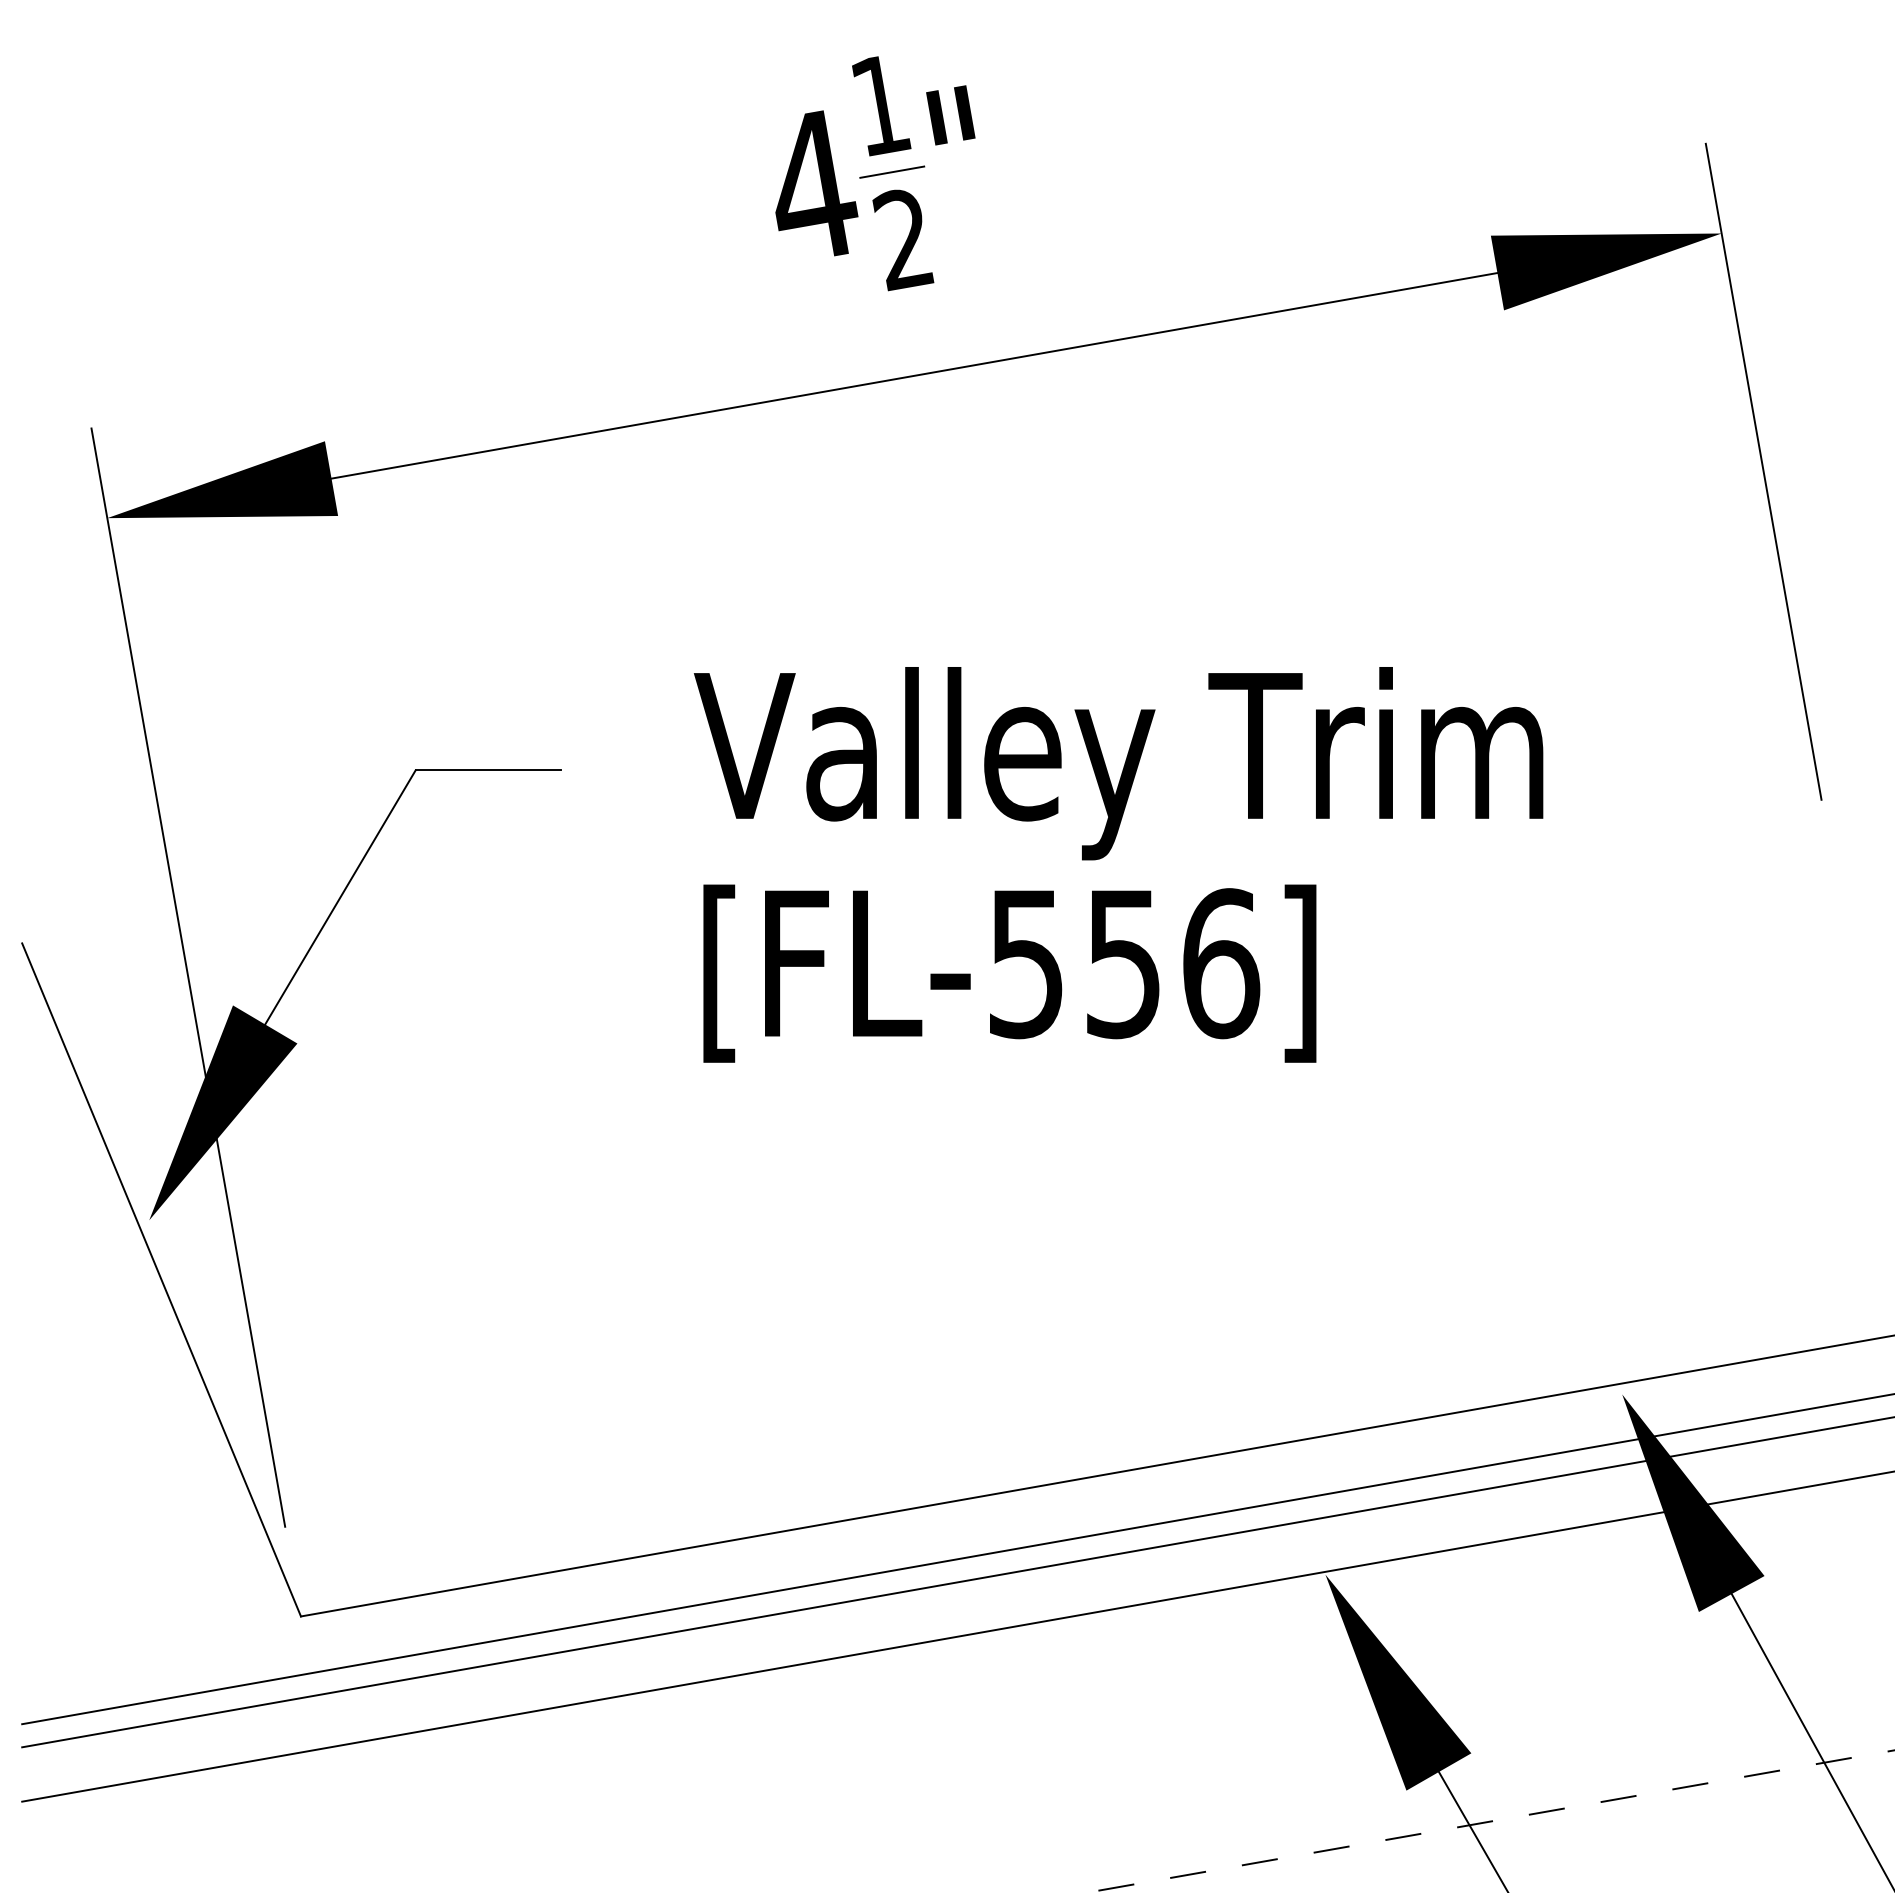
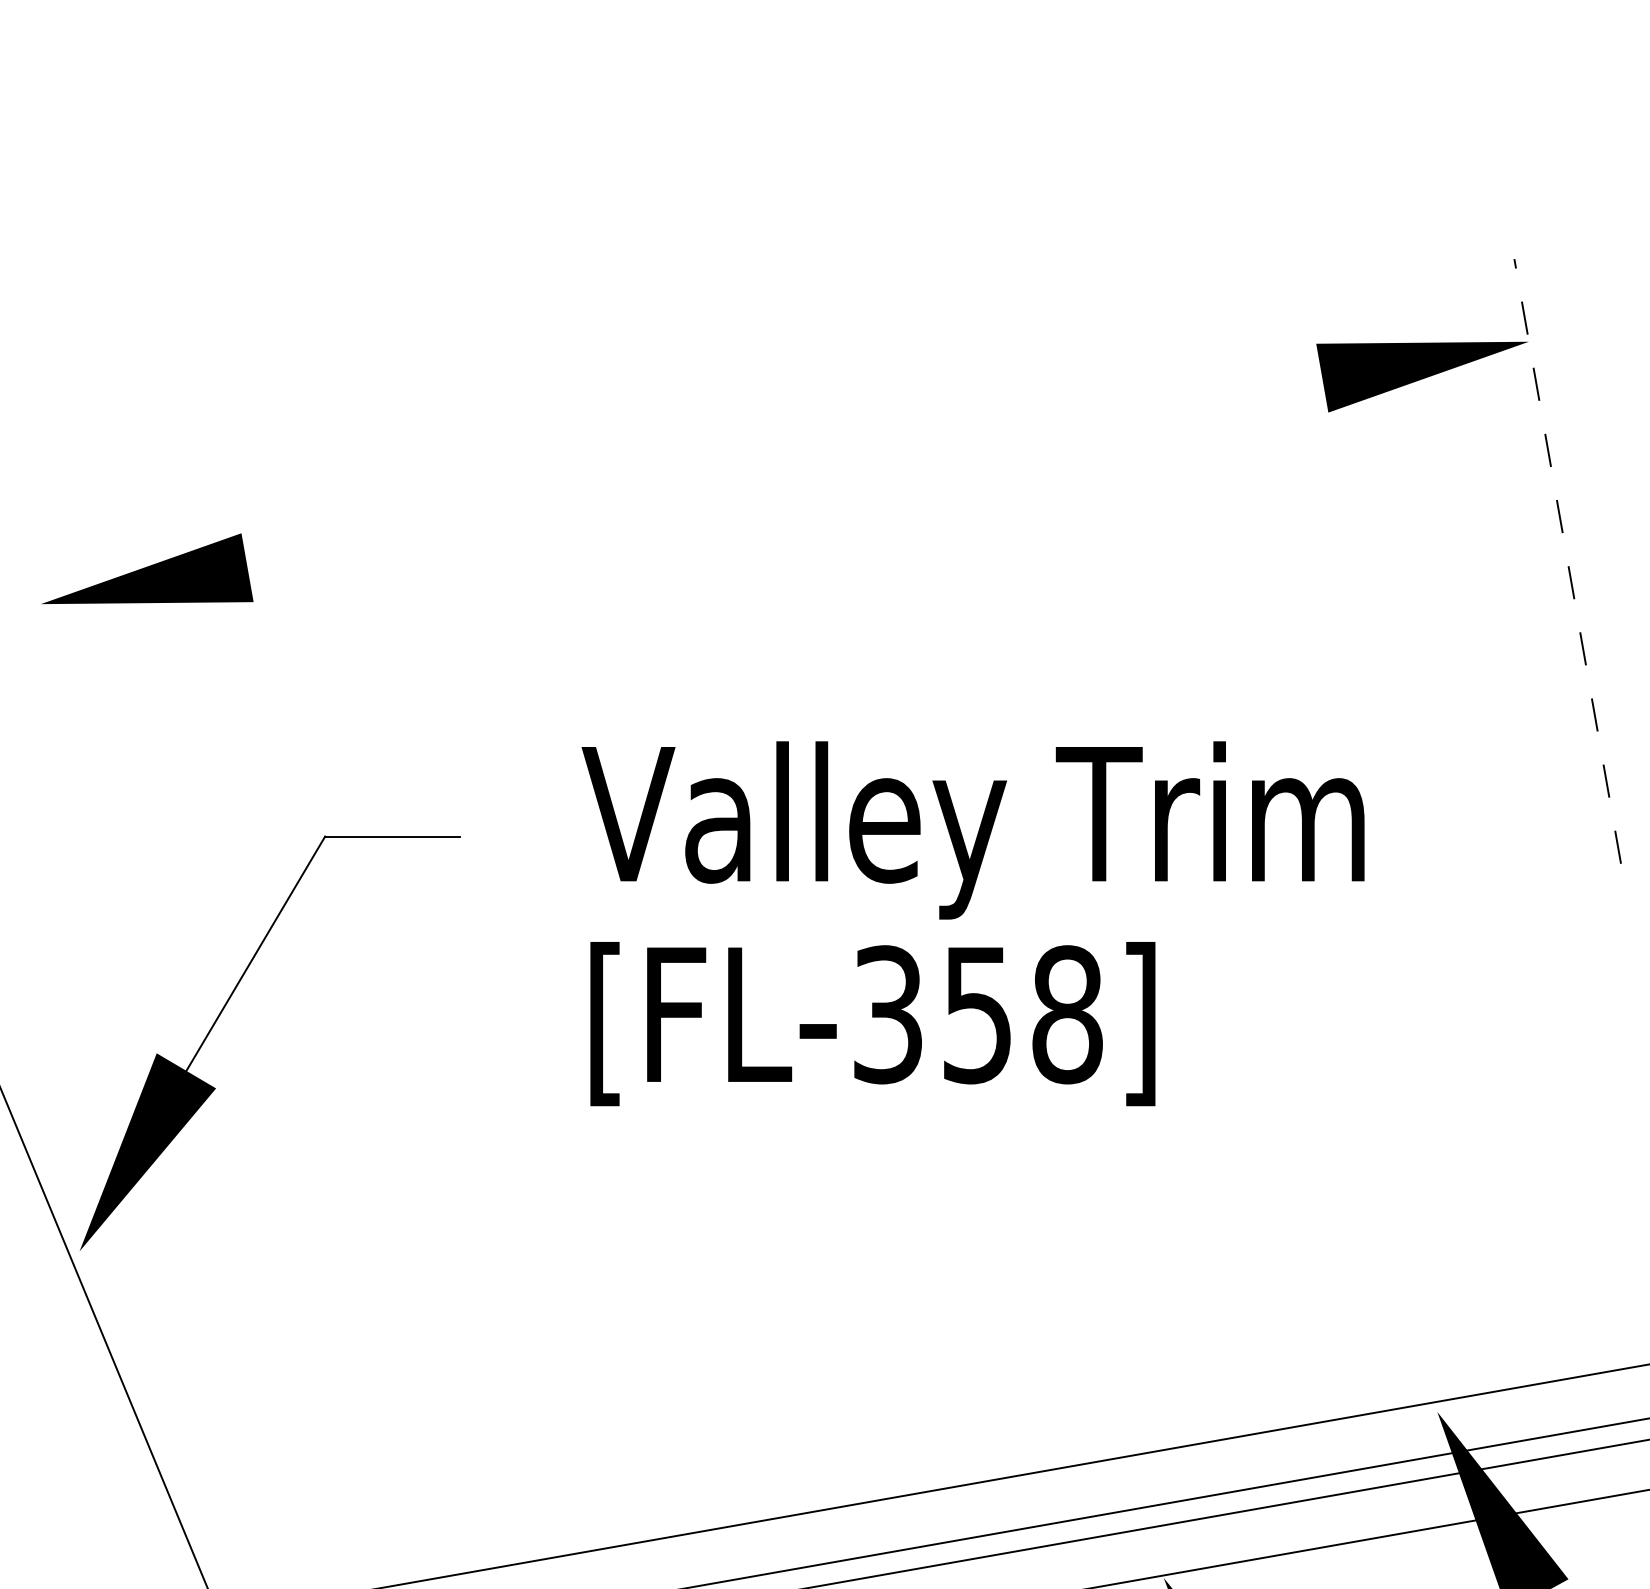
part: (875, 173) -> (748, 286), removed
line: (914, 375) -> (784, 472), removed
line: (1763, 471) -> (1567, 561), solid -> dashed
text: (1124, 963) -> (978, 1014), [FL-556] -> [FL-358]
line: (188, 977) -> (115, 1027), removed

